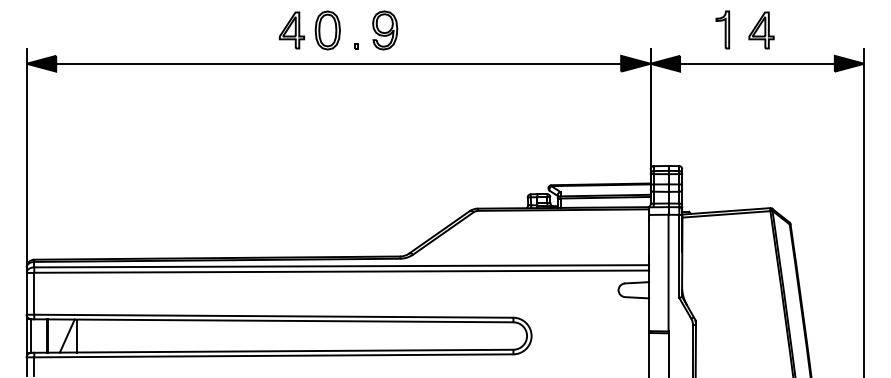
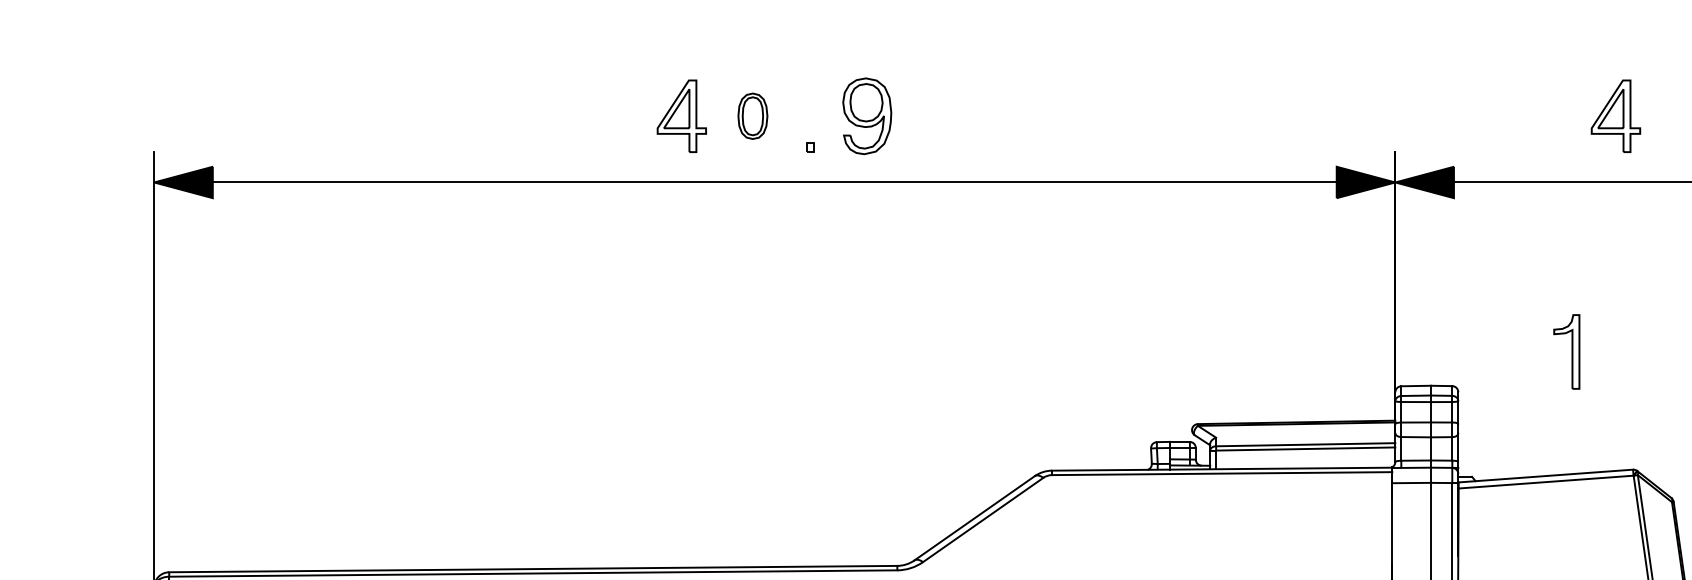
part: (722, 29) -> (1566, 351), moved
part: (327, 30) -> (752, 116), size x0.6

